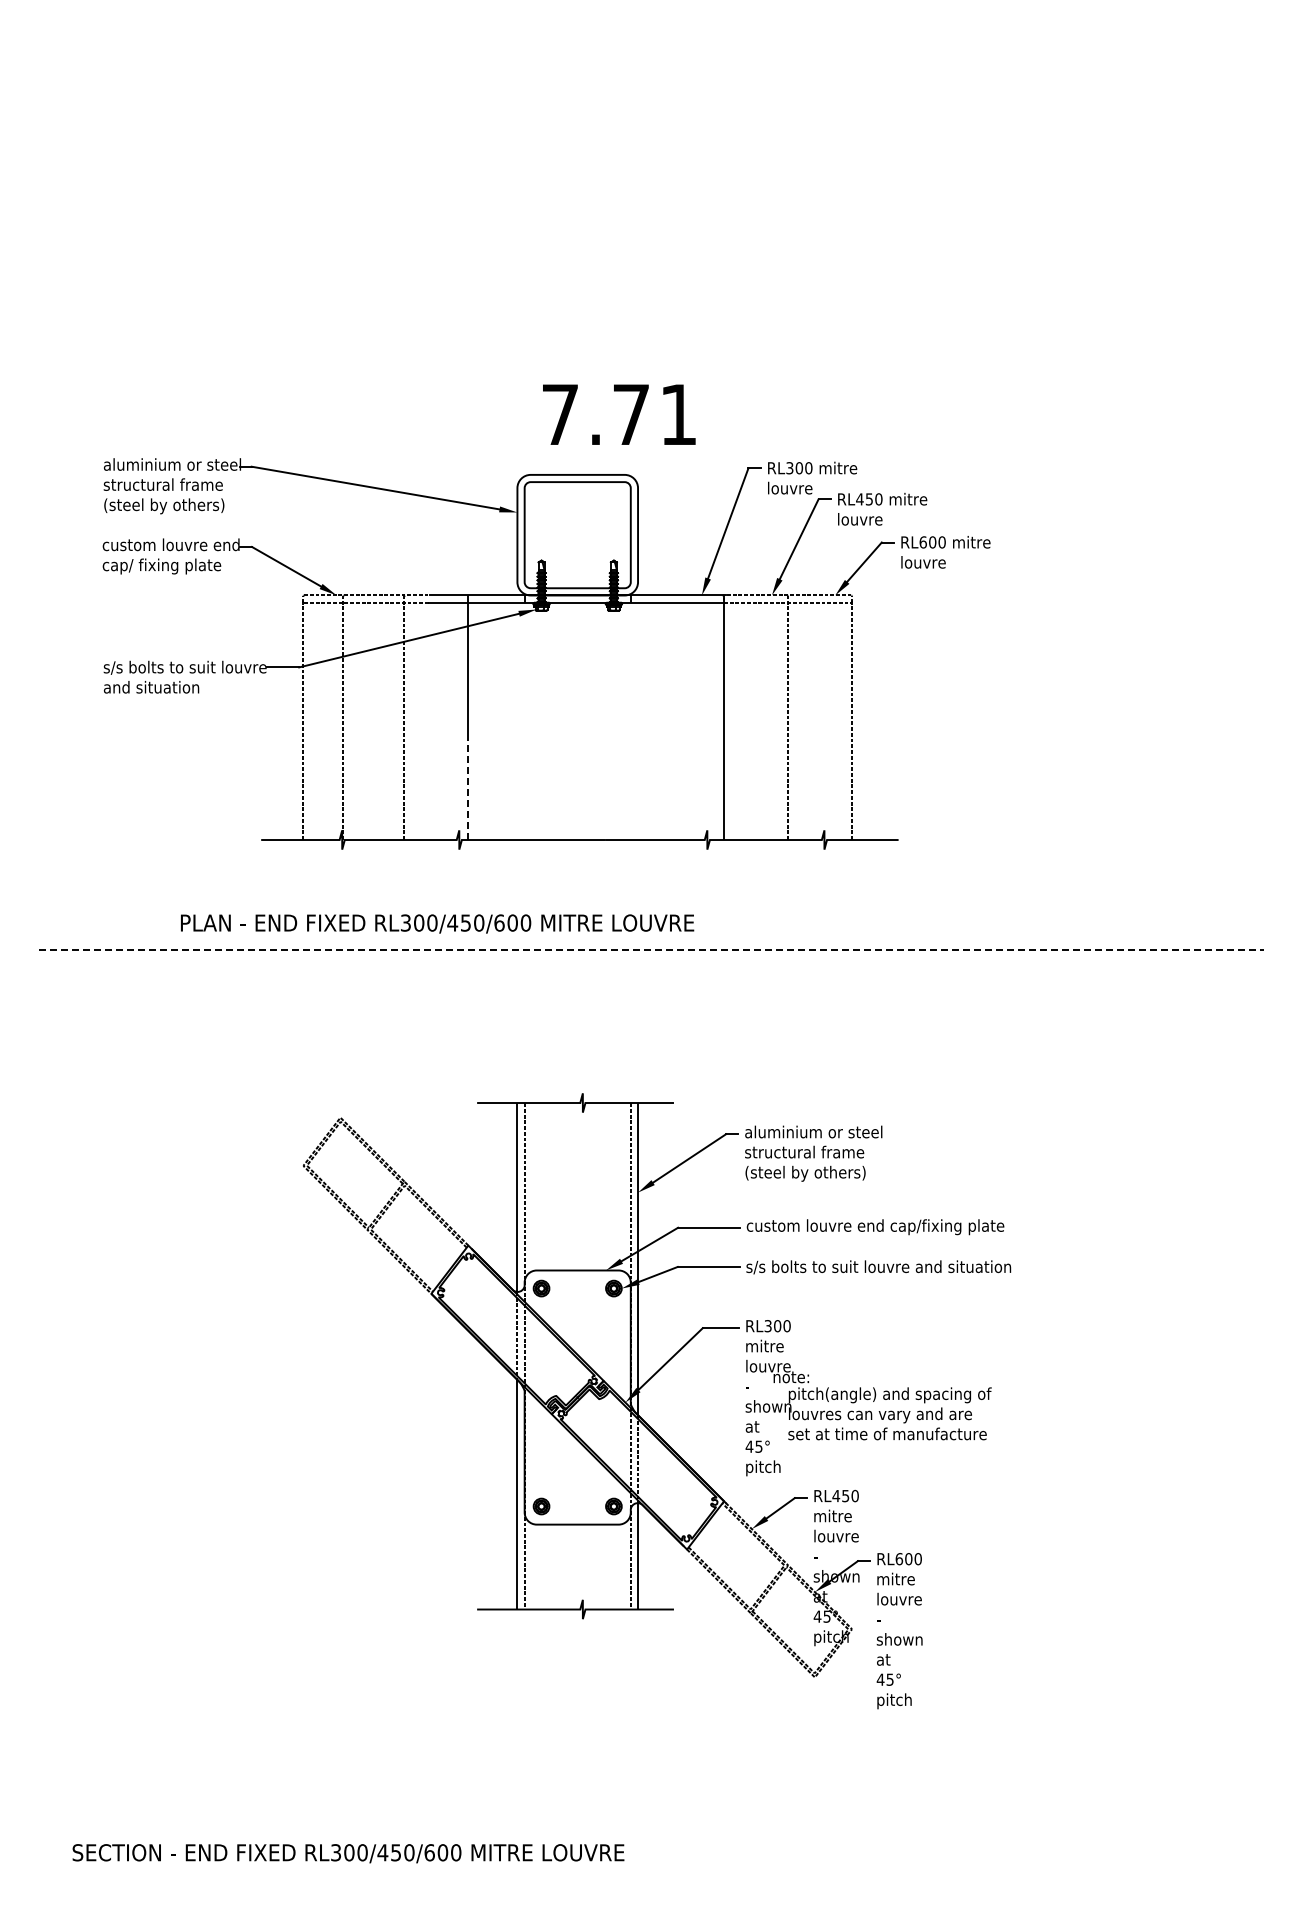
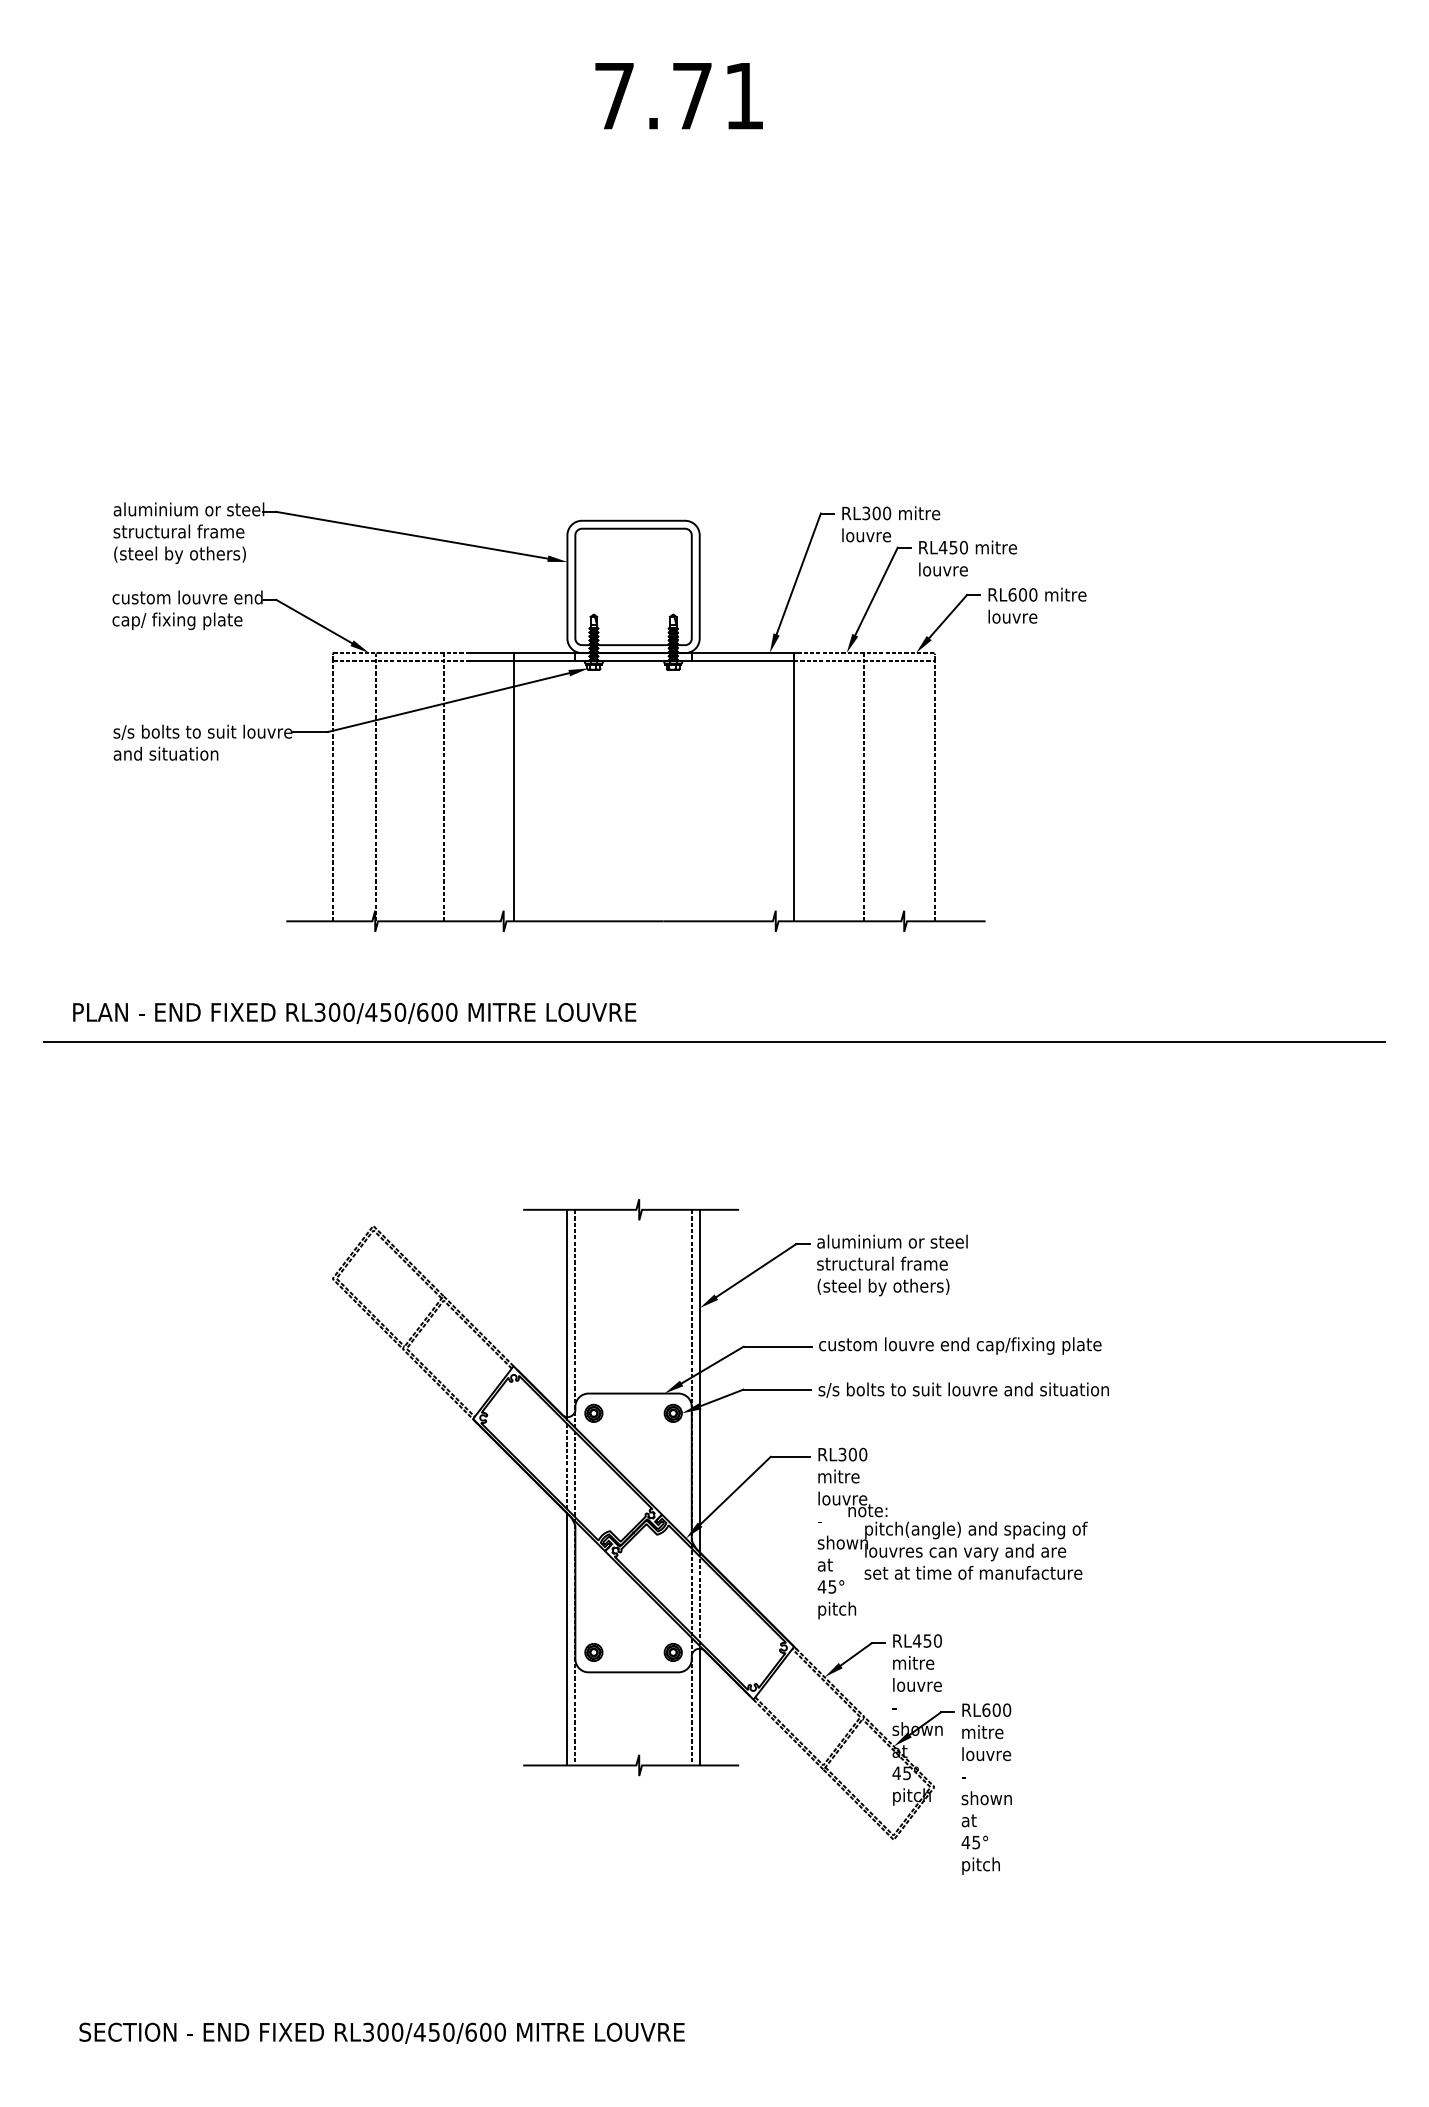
text: (619, 414) -> (679, 95), moved
line: (468, 788) -> (513, 864), dashed -> solid
text: (437, 923) -> (354, 1012), moved
line: (652, 949) -> (715, 1041), dashed -> solid

